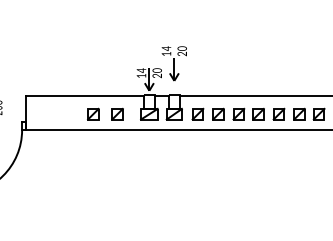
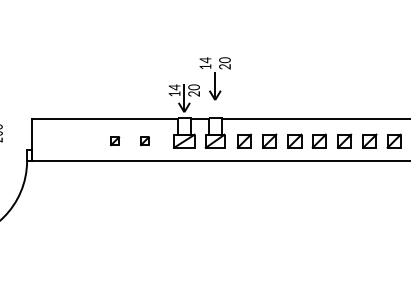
part: (93, 113) -> (115, 140), size x0.6
part: (117, 113) -> (144, 140), size x0.6

